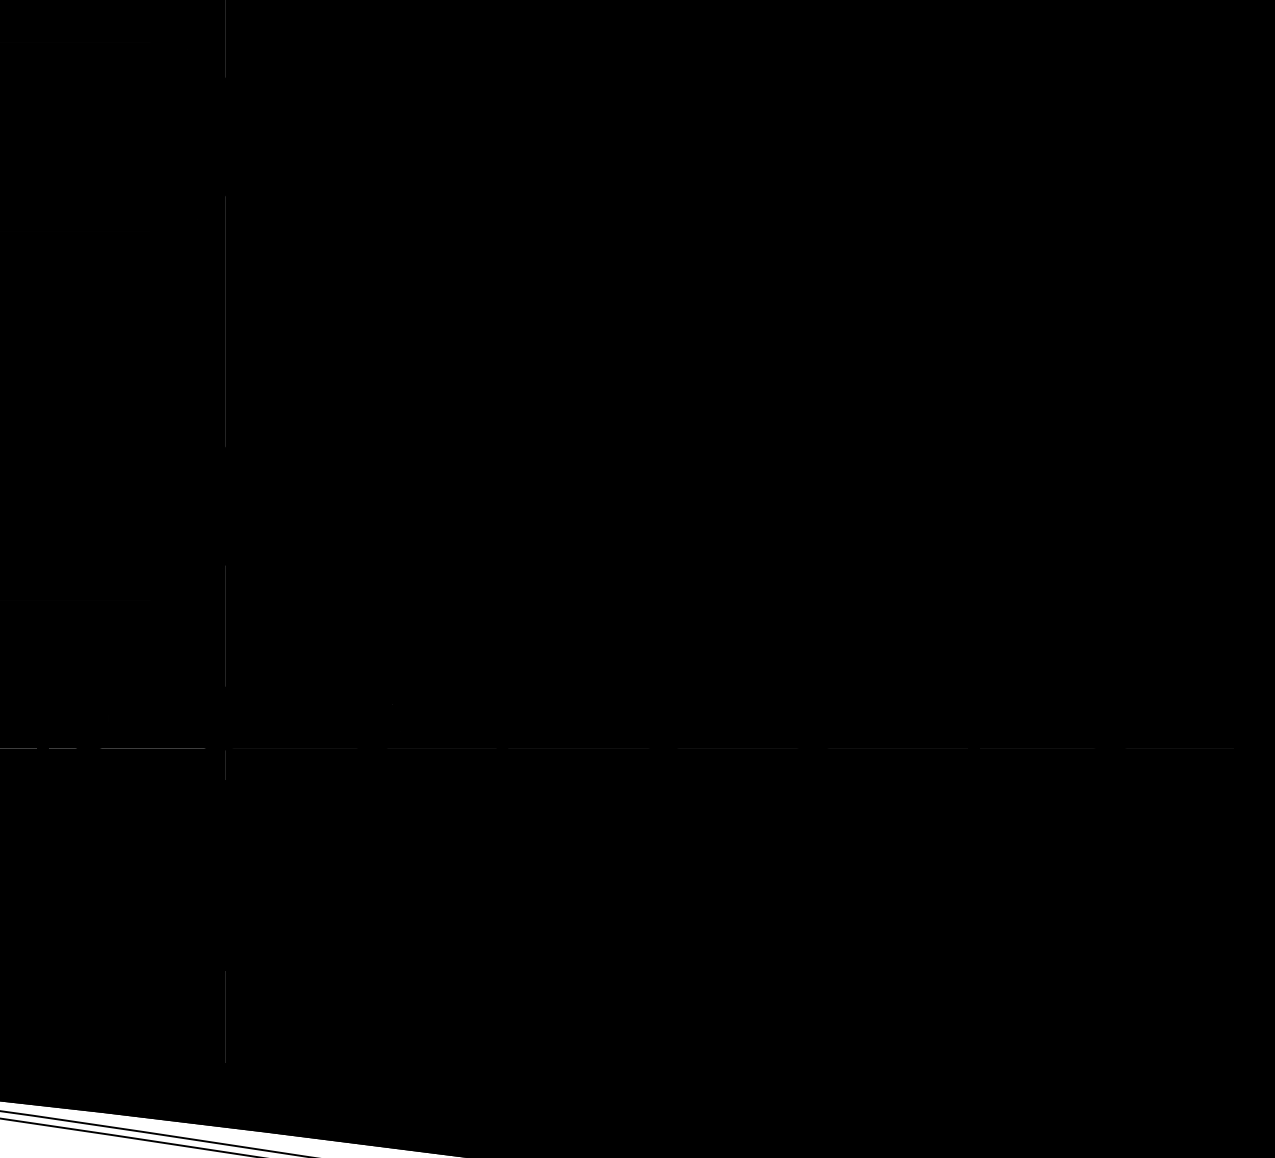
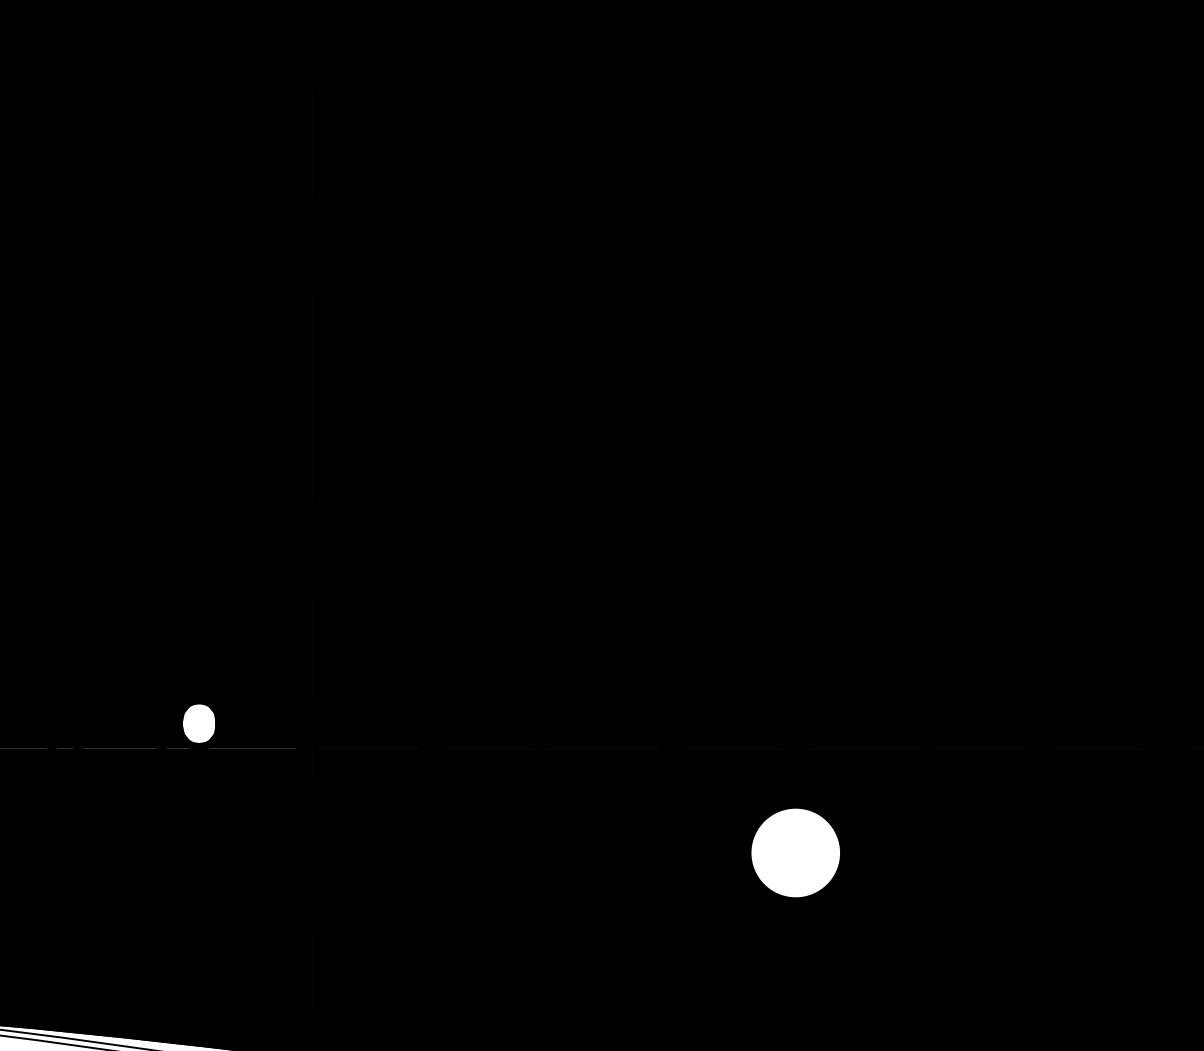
fill: (88, 718) -> (199, 723), removed
fill: (813, 875) -> (795, 852), removed

